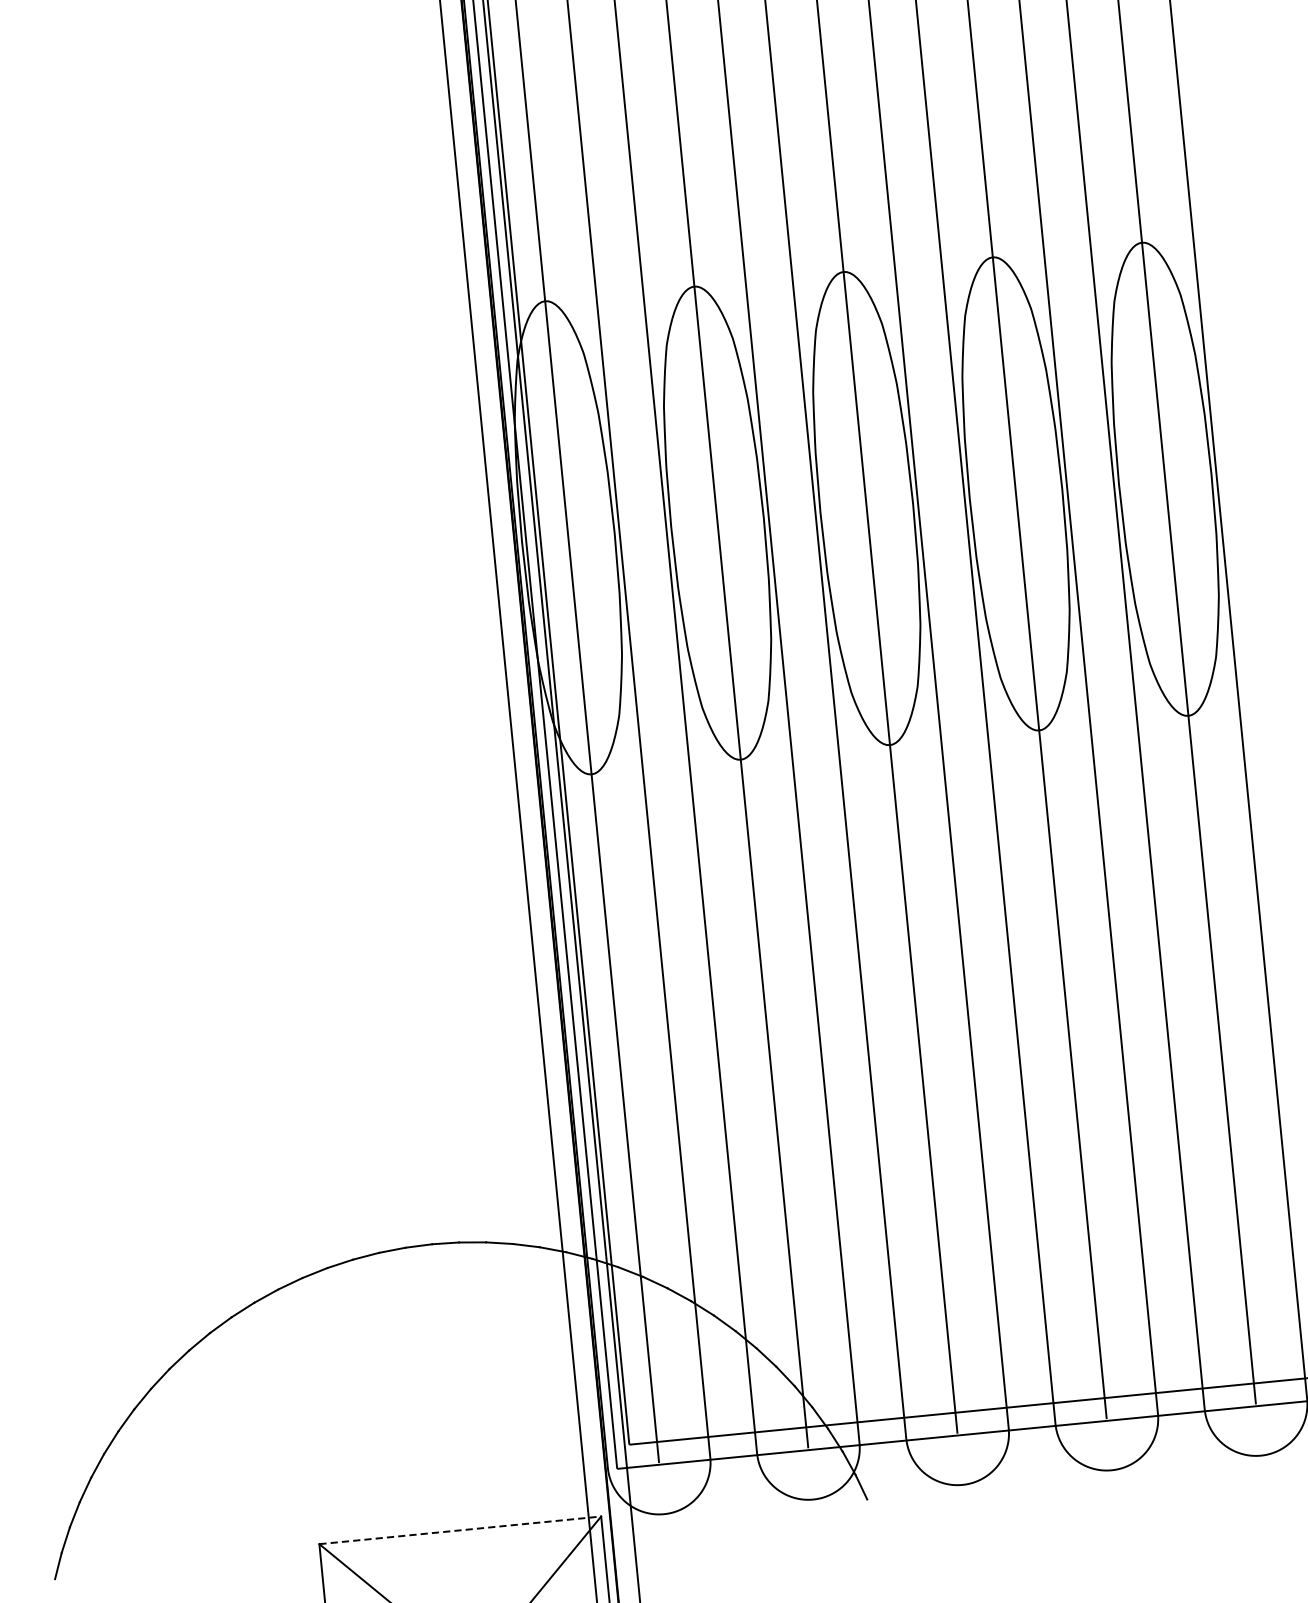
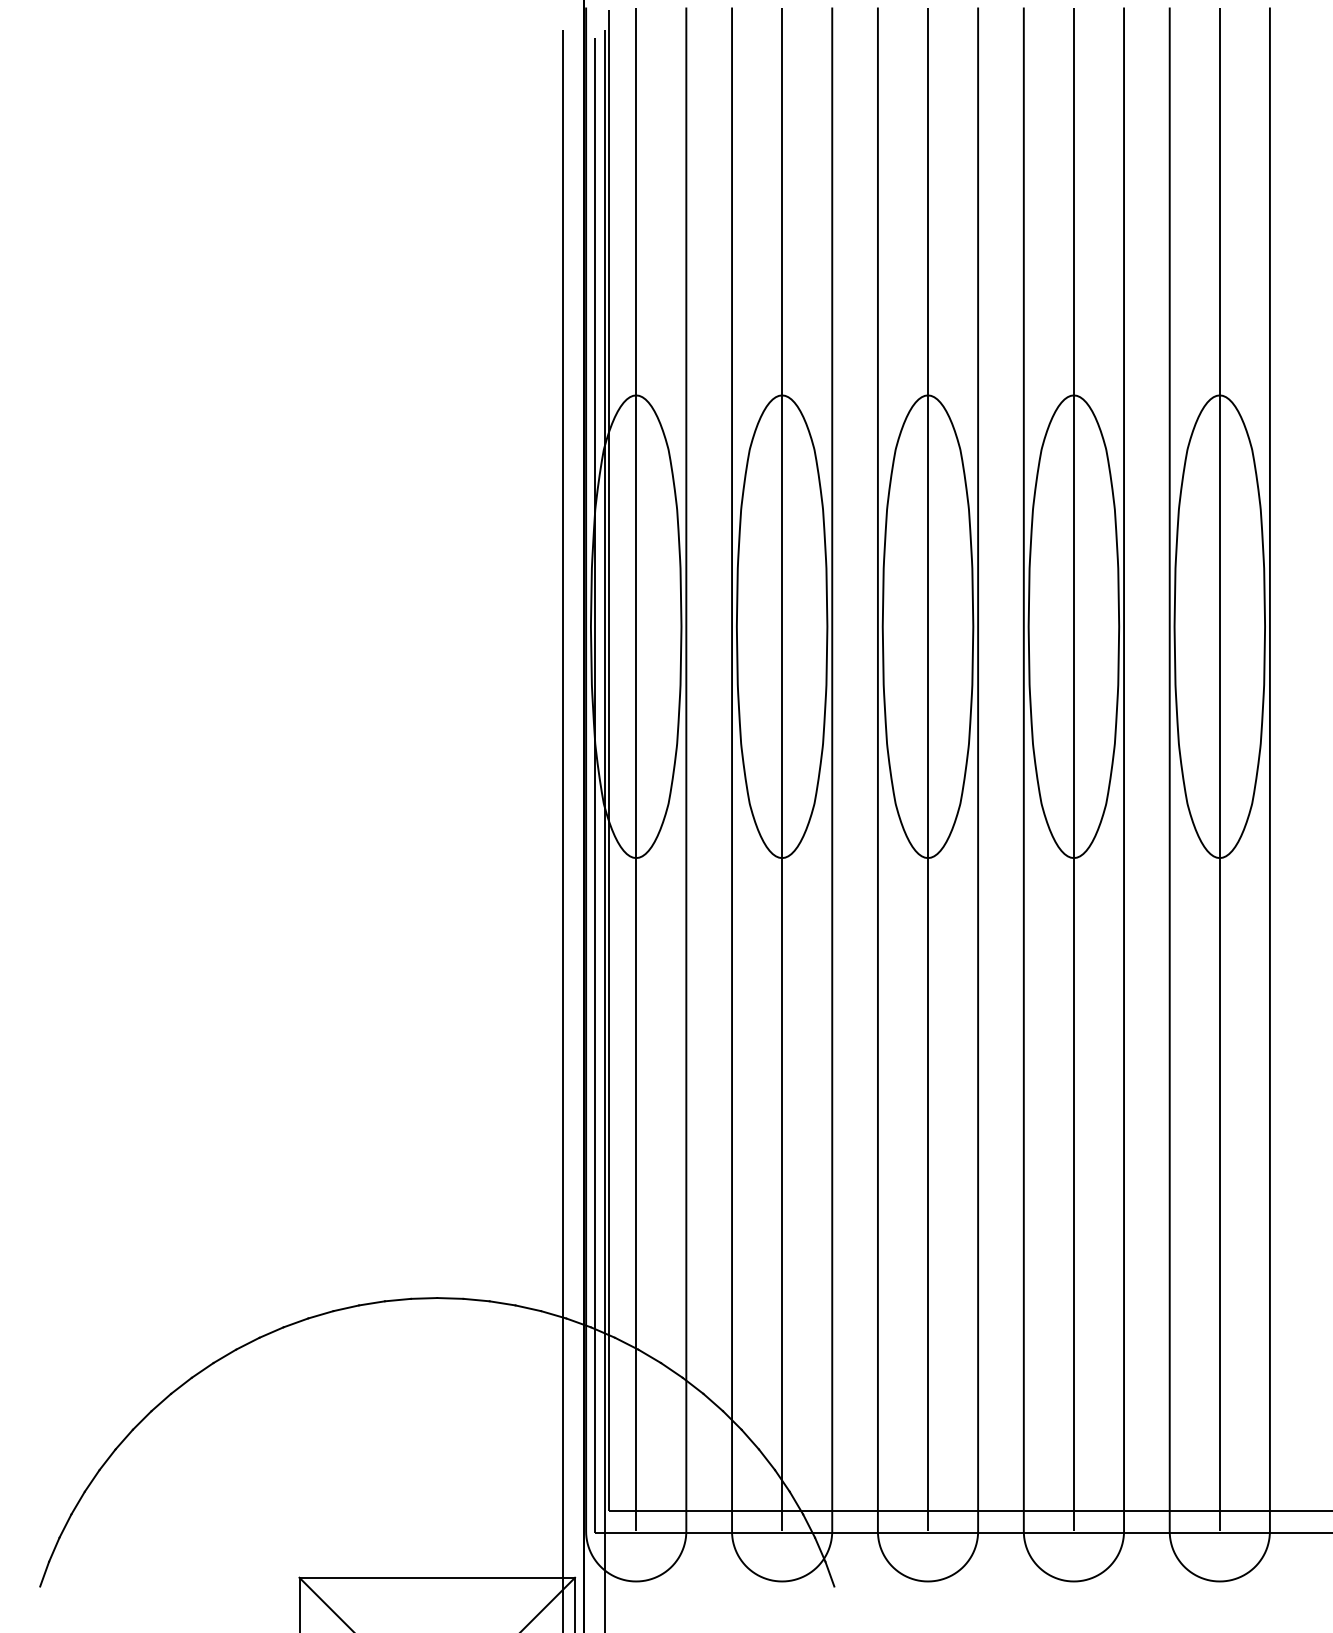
line: (460, 1530) -> (437, 1577), dashed -> solid

